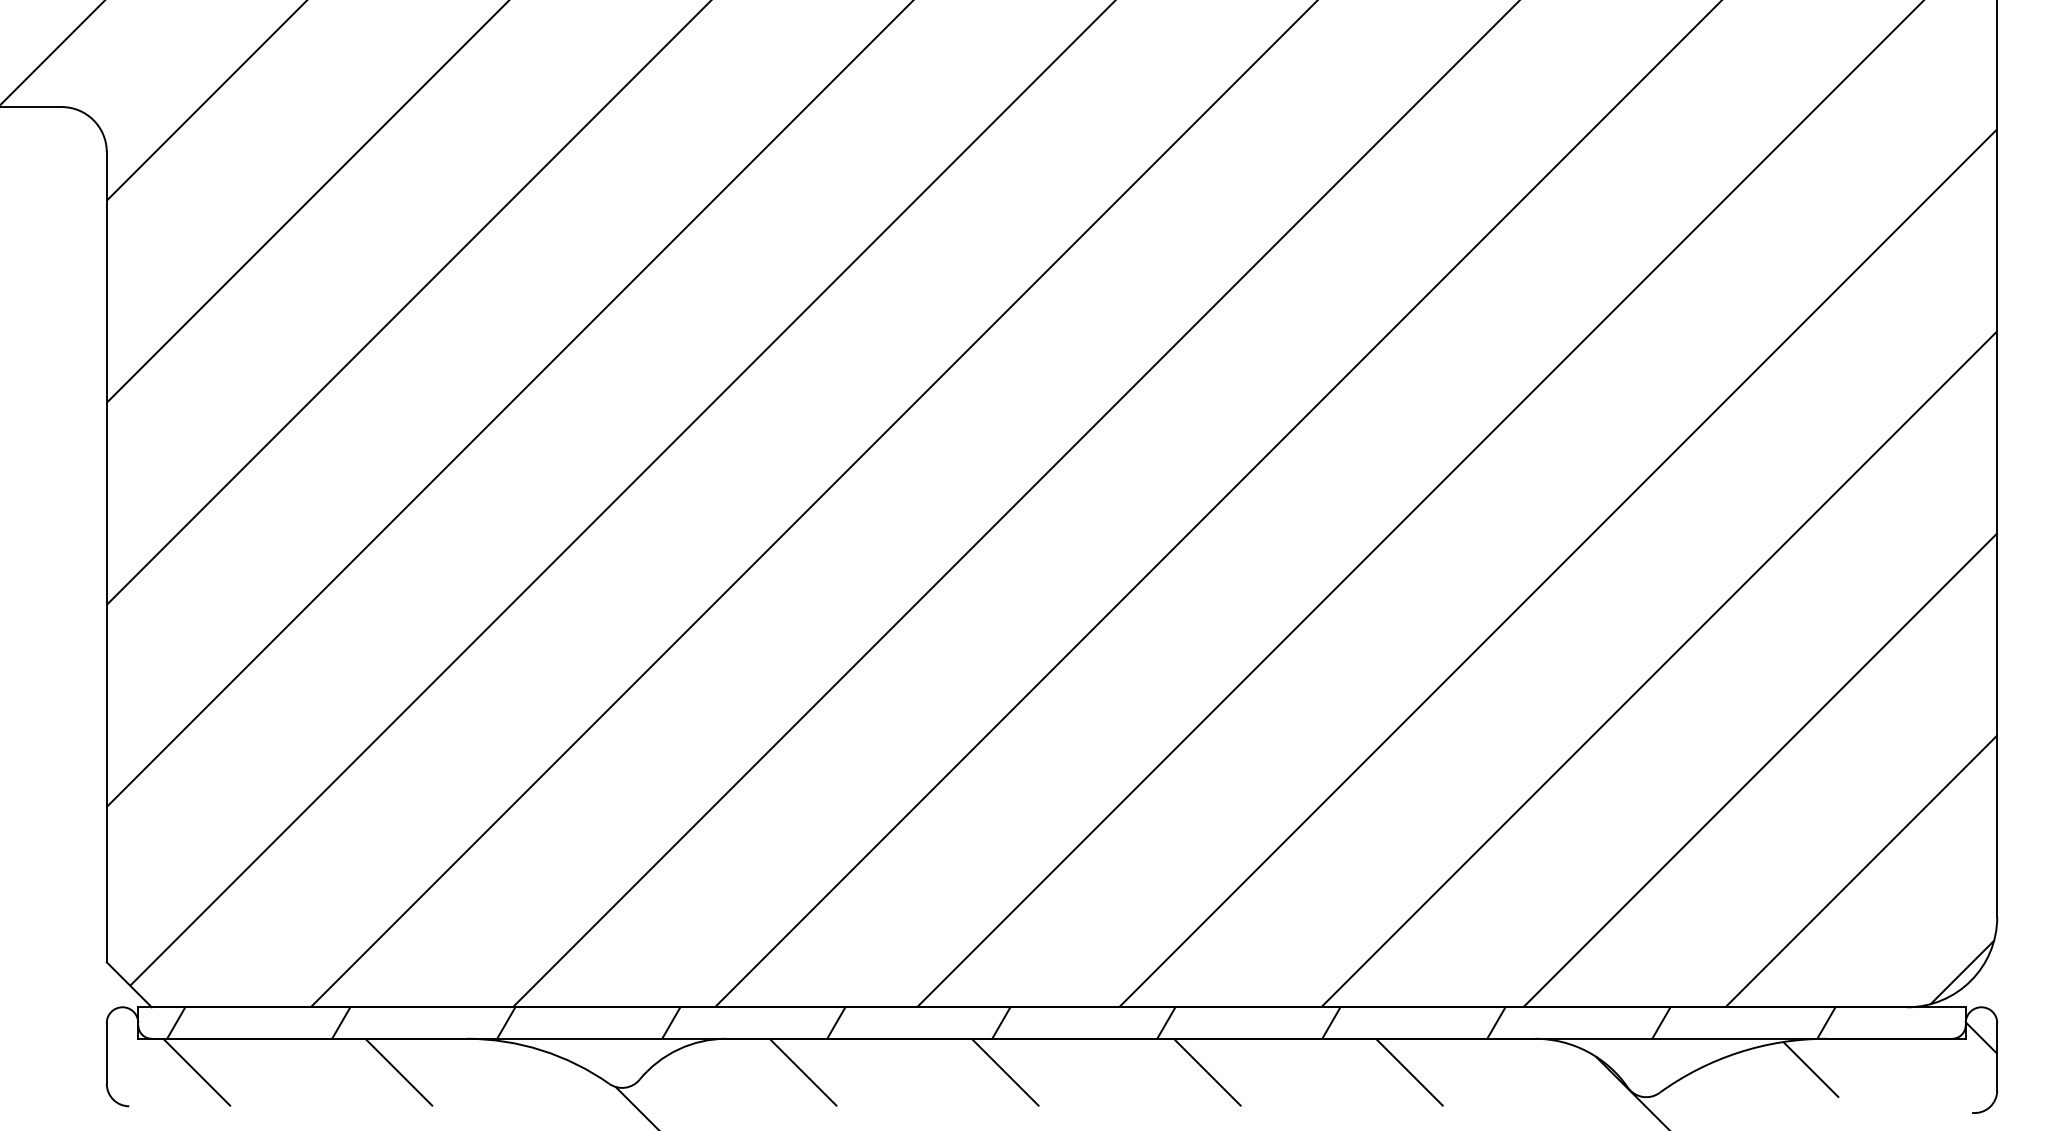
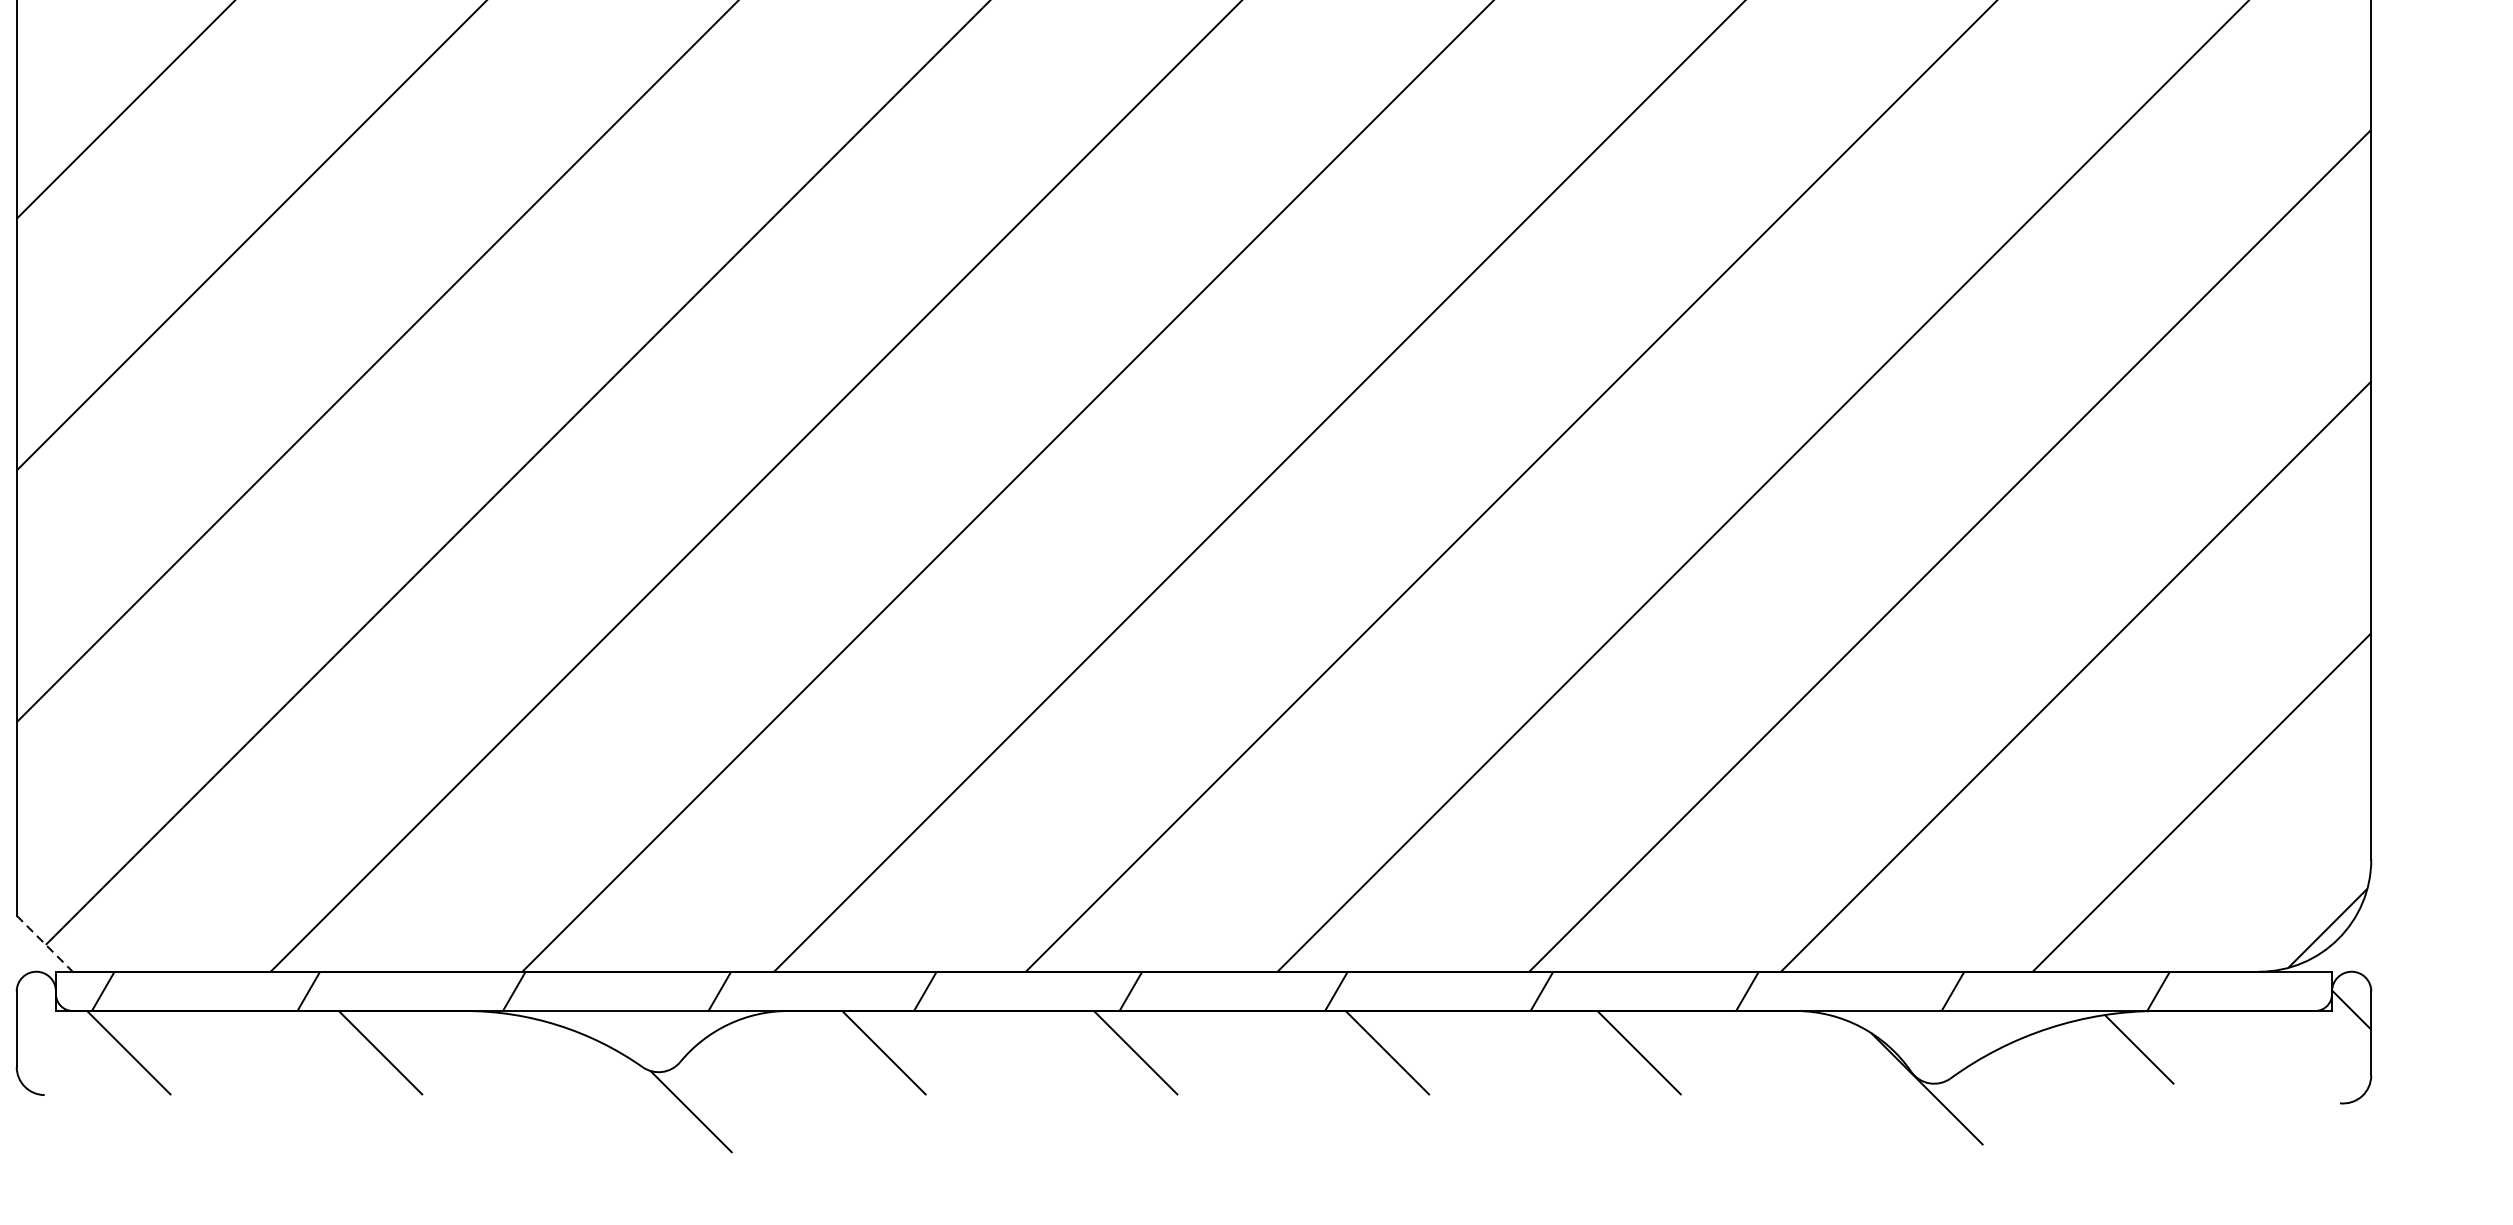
line: (129, 984) -> (45, 943), solid -> dashed

